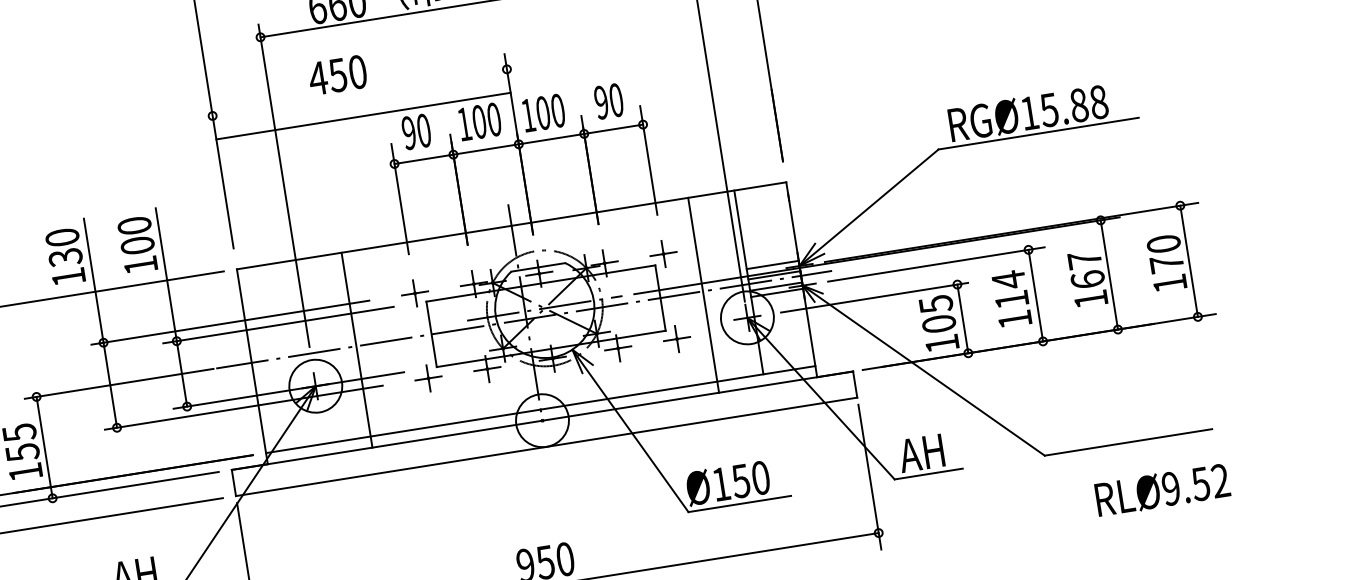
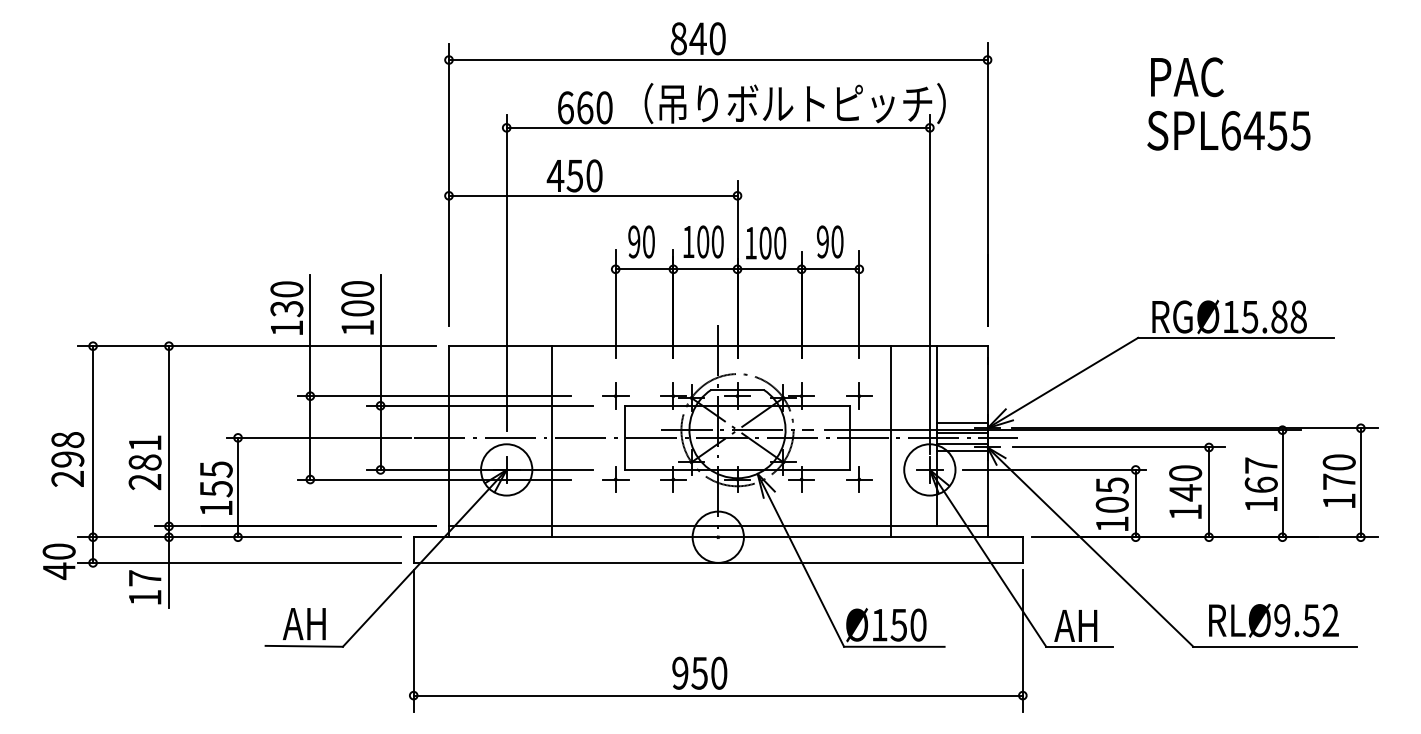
line: (362, 115) -> (592, 195), moved
text: (1010, 289) -> (1185, 482), 114 -> 140
text: (1162, 490) -> (1273, 620), moved

